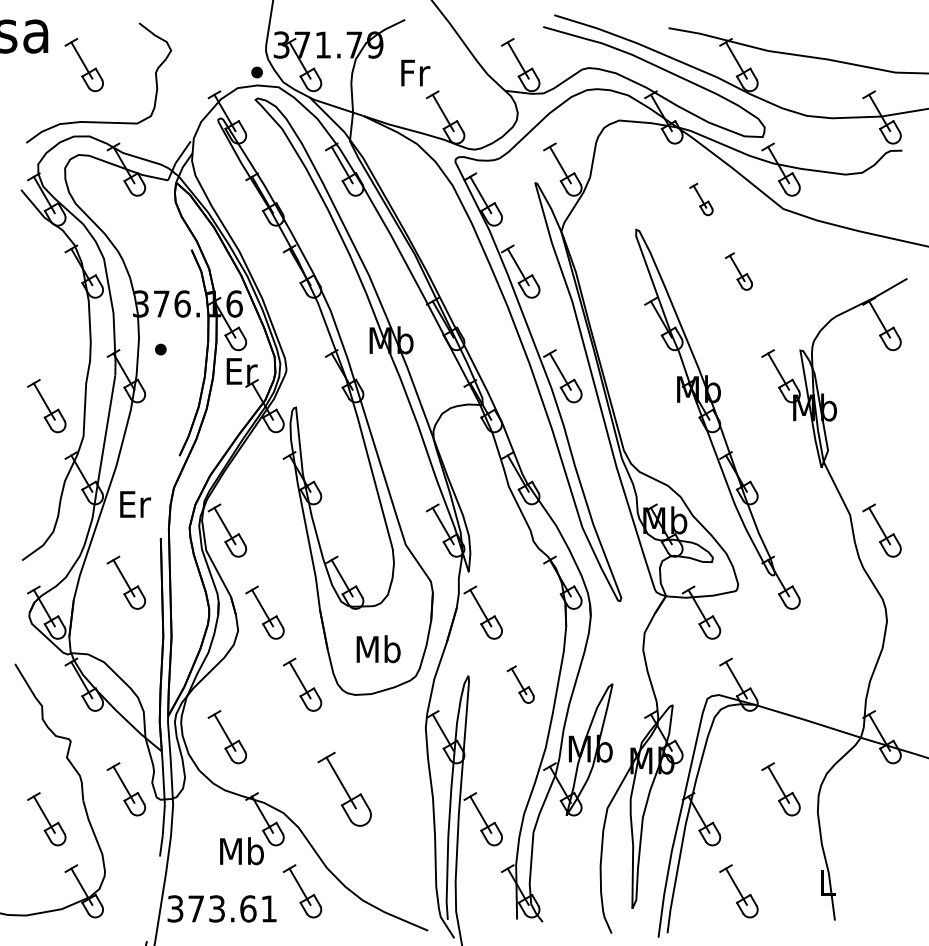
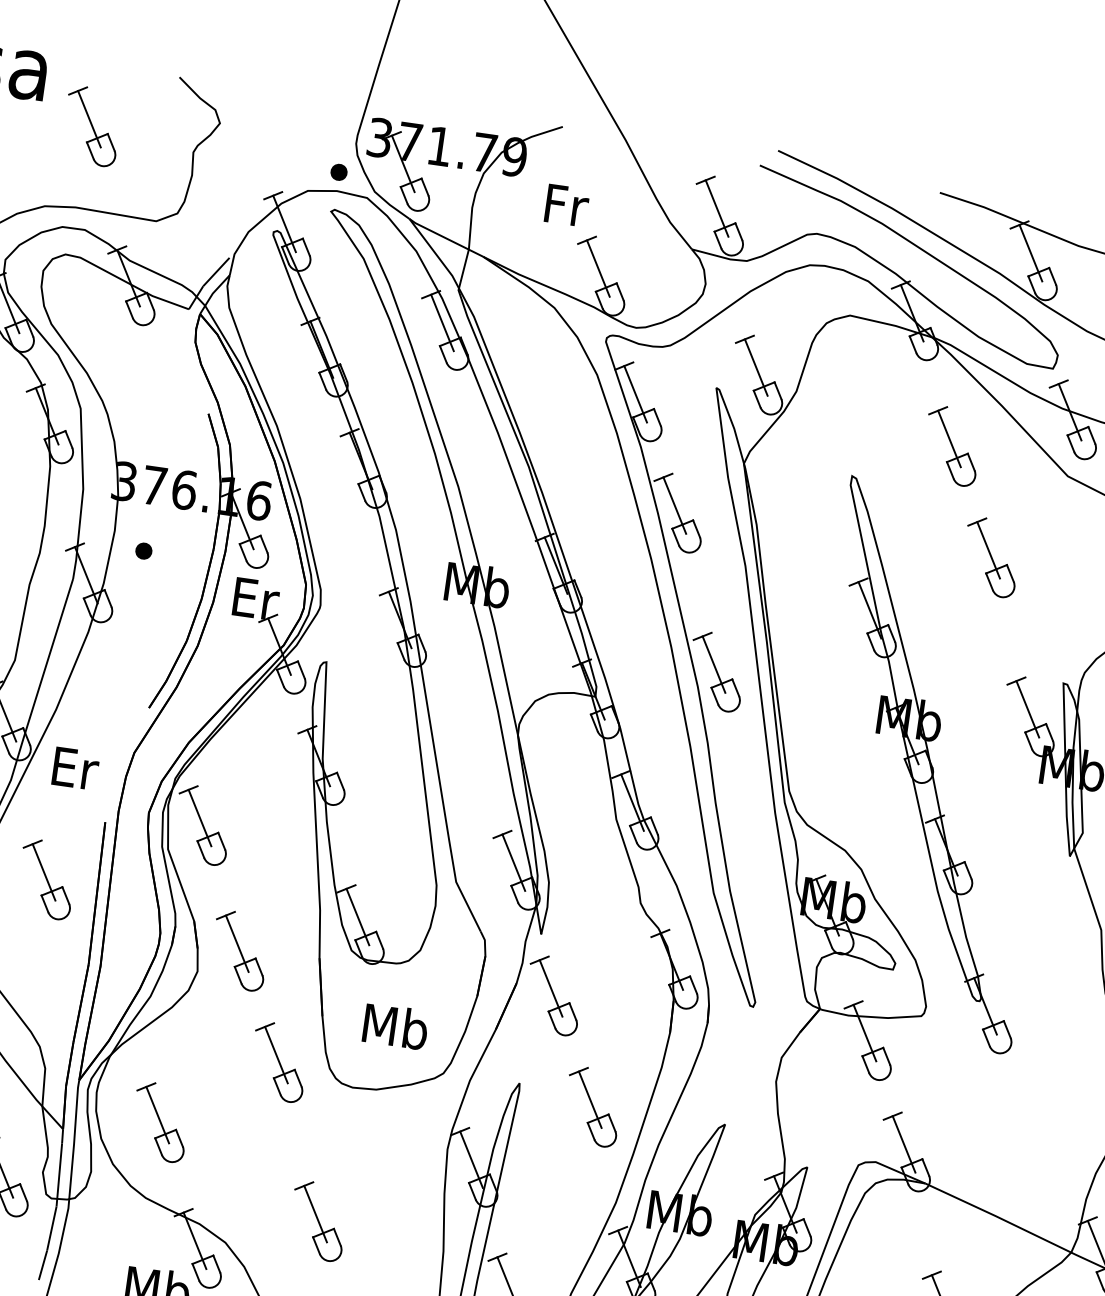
part: (701, 199) -> (952, 445), size x1.67
part: (738, 271) -> (990, 557), size x1.43
part: (520, 684) -> (592, 1106), size x1.43
part: (344, 789) -> (317, 1221), size x0.71

